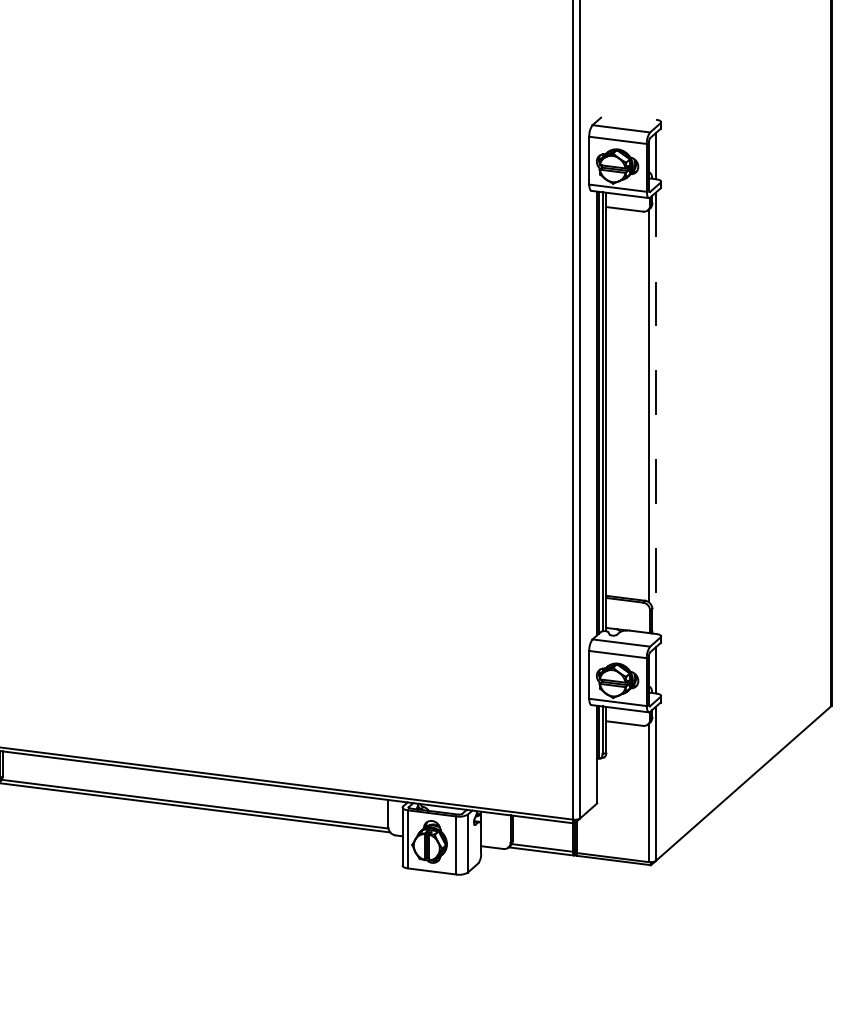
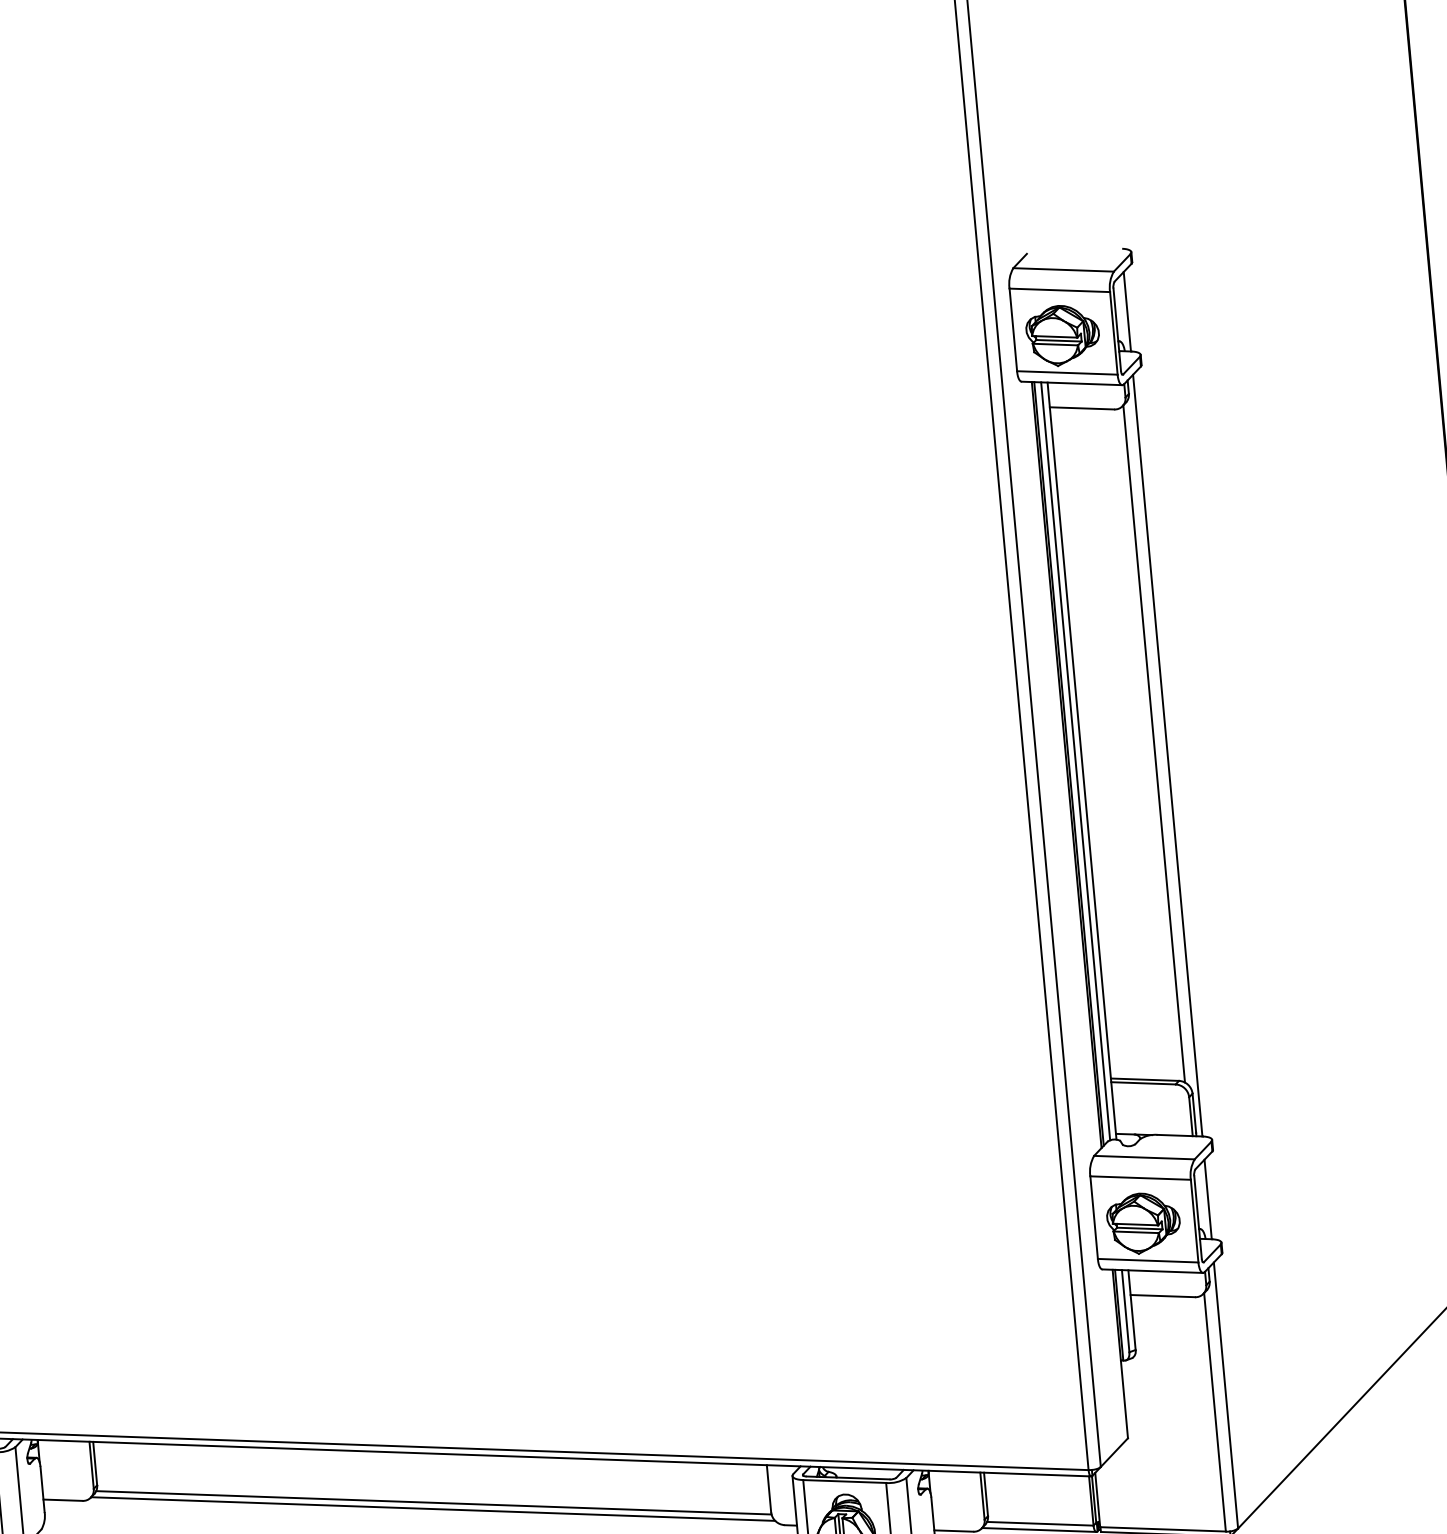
line: (655, 413) -> (1167, 755), dashed -> solid

